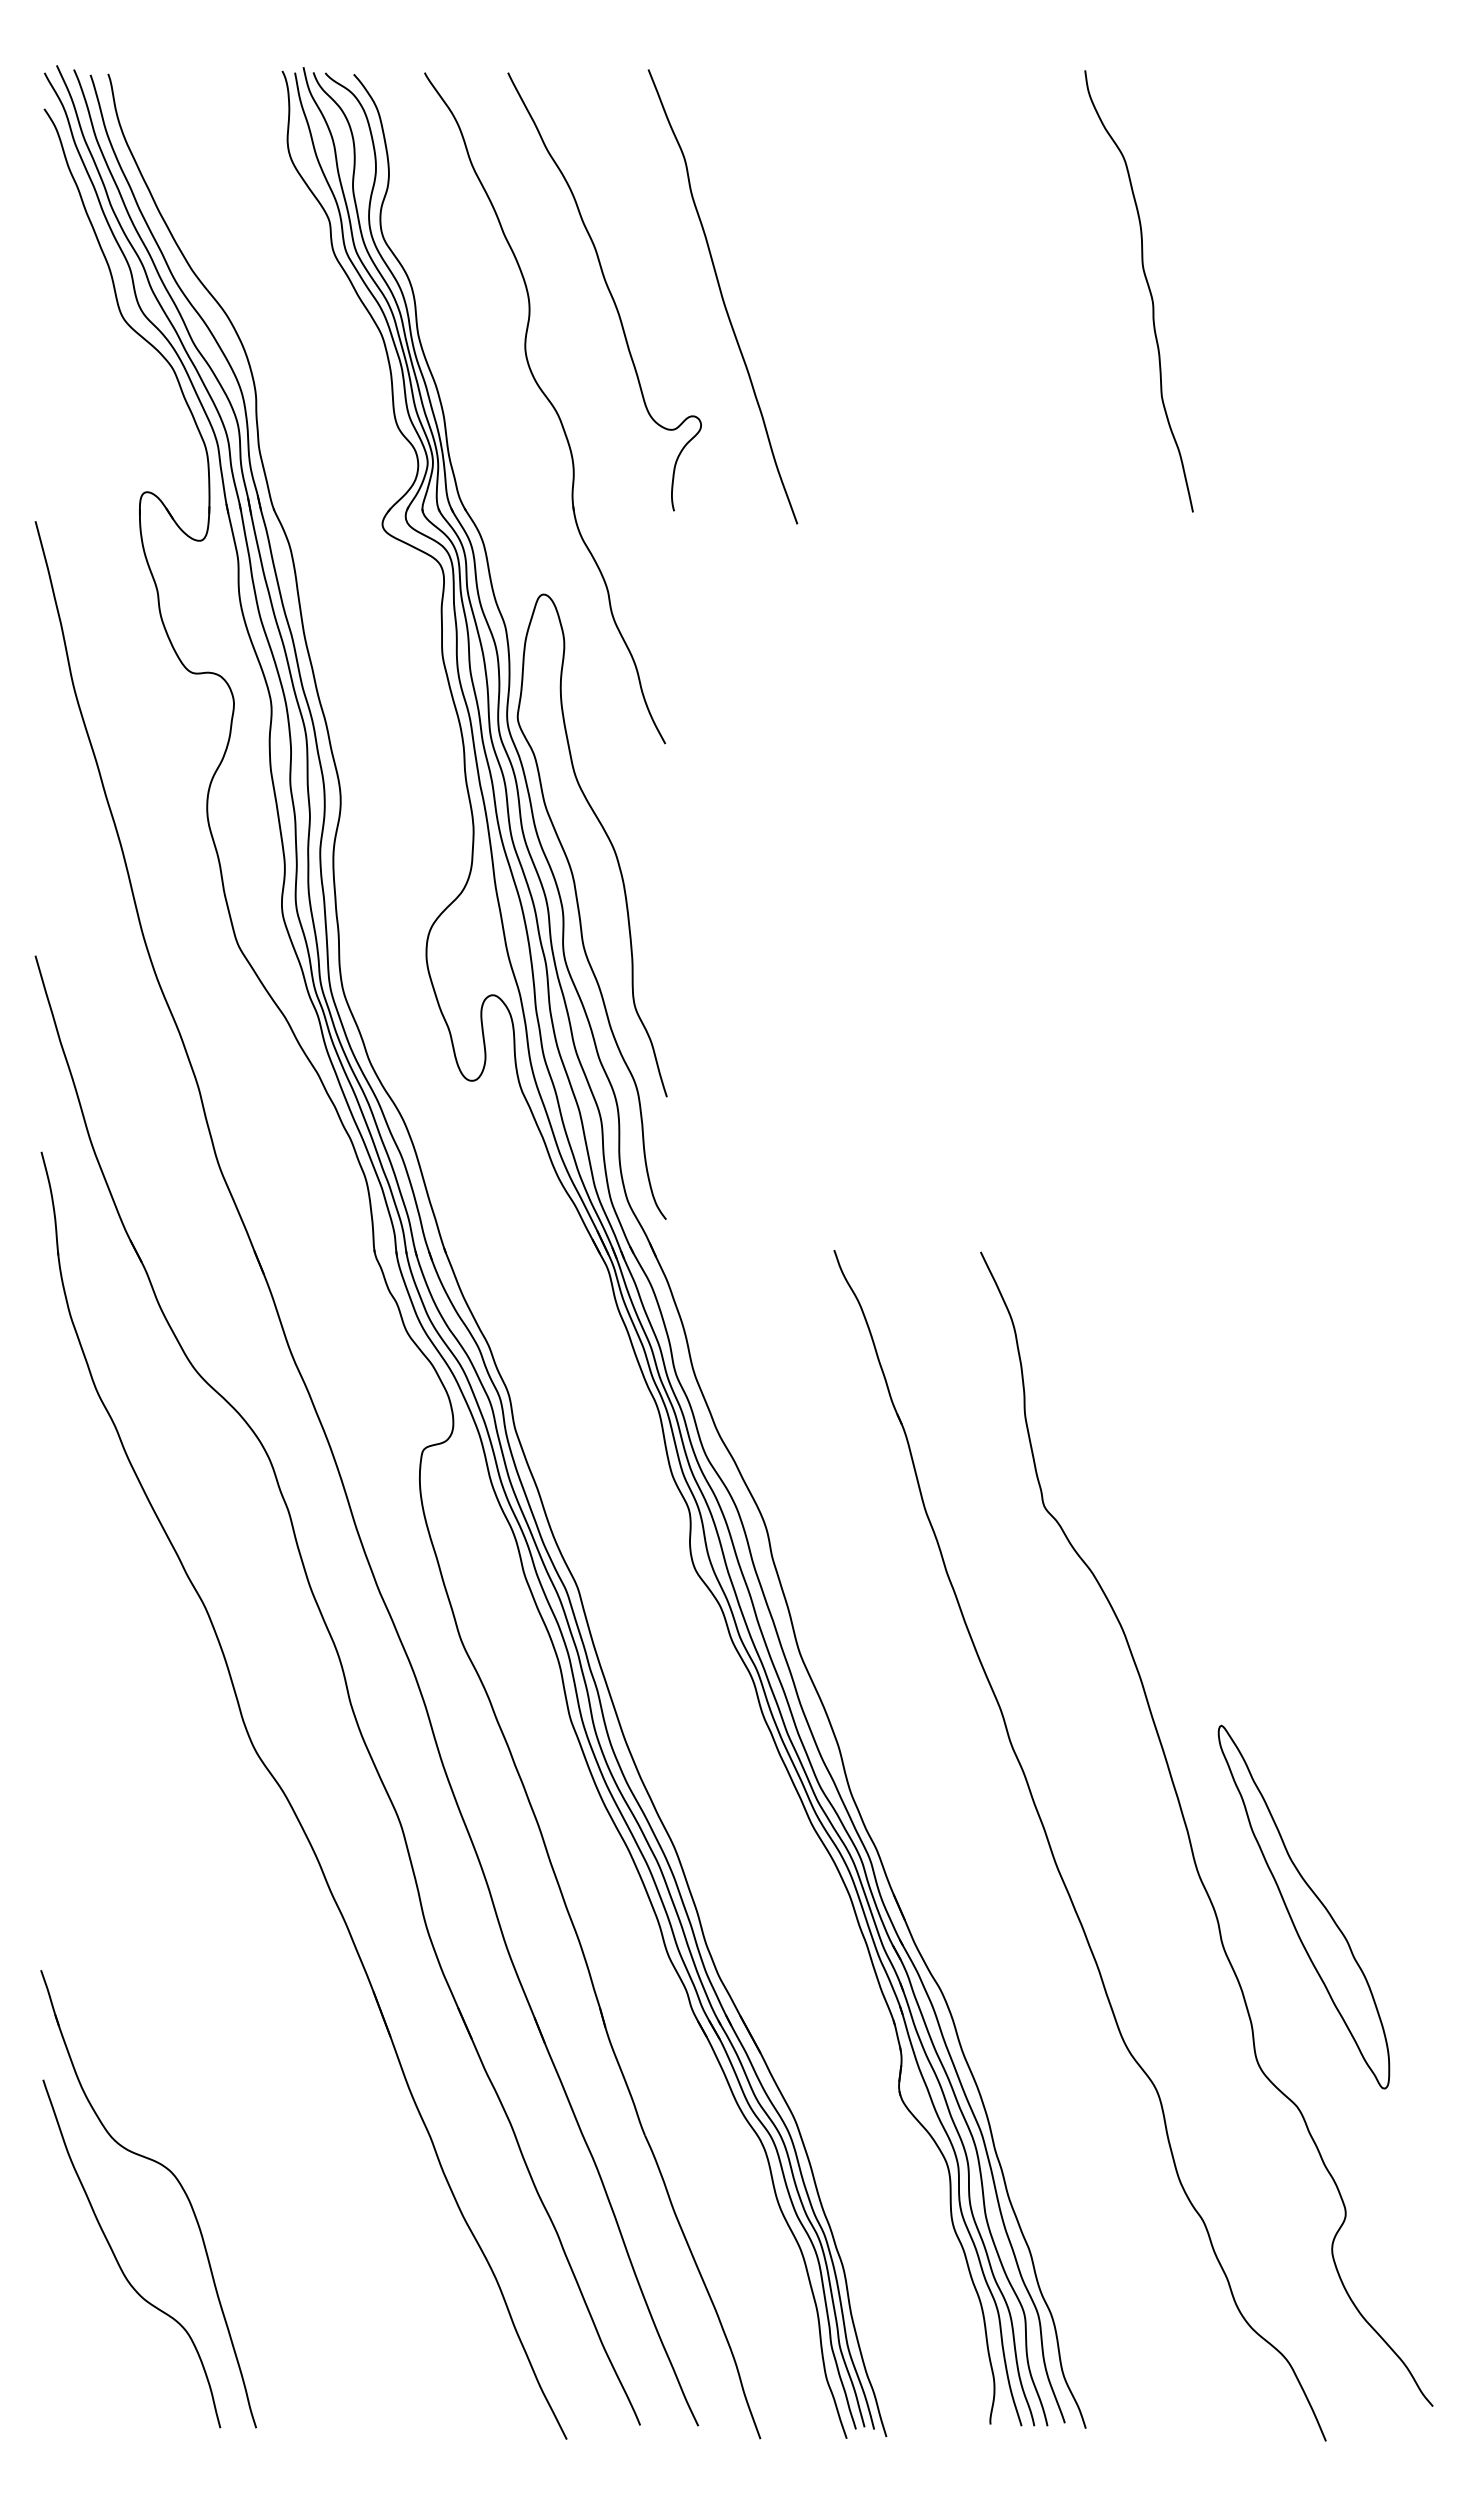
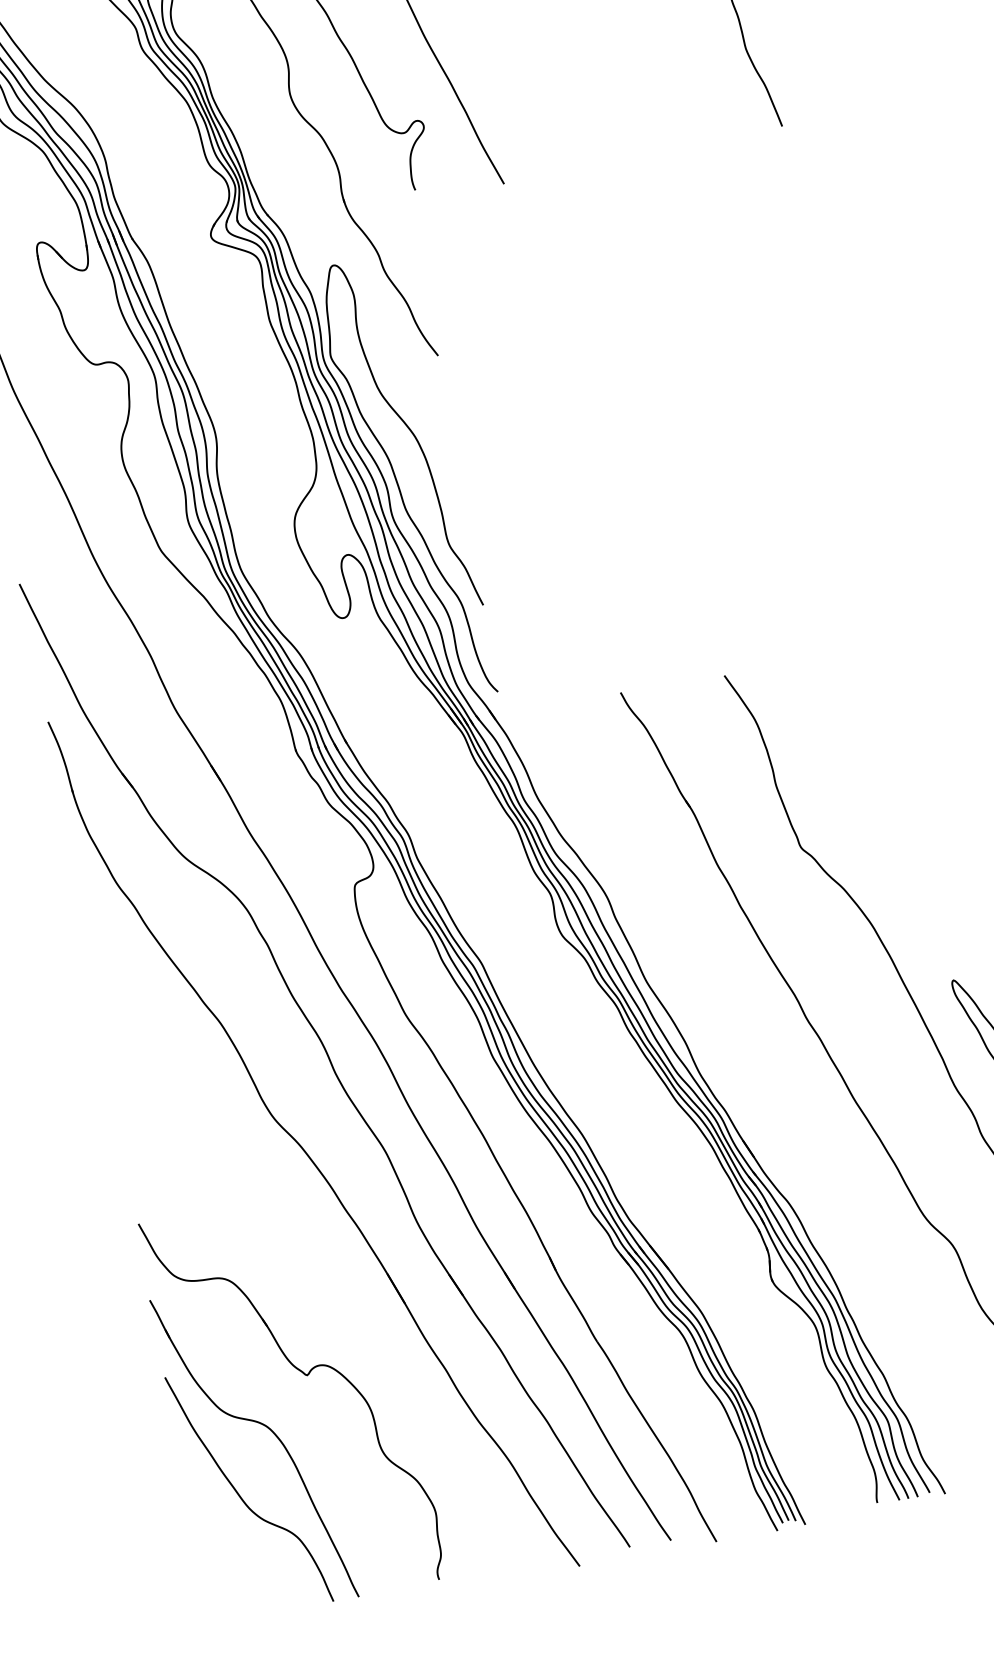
part: (235, 2110) -> (304, 1375), added

